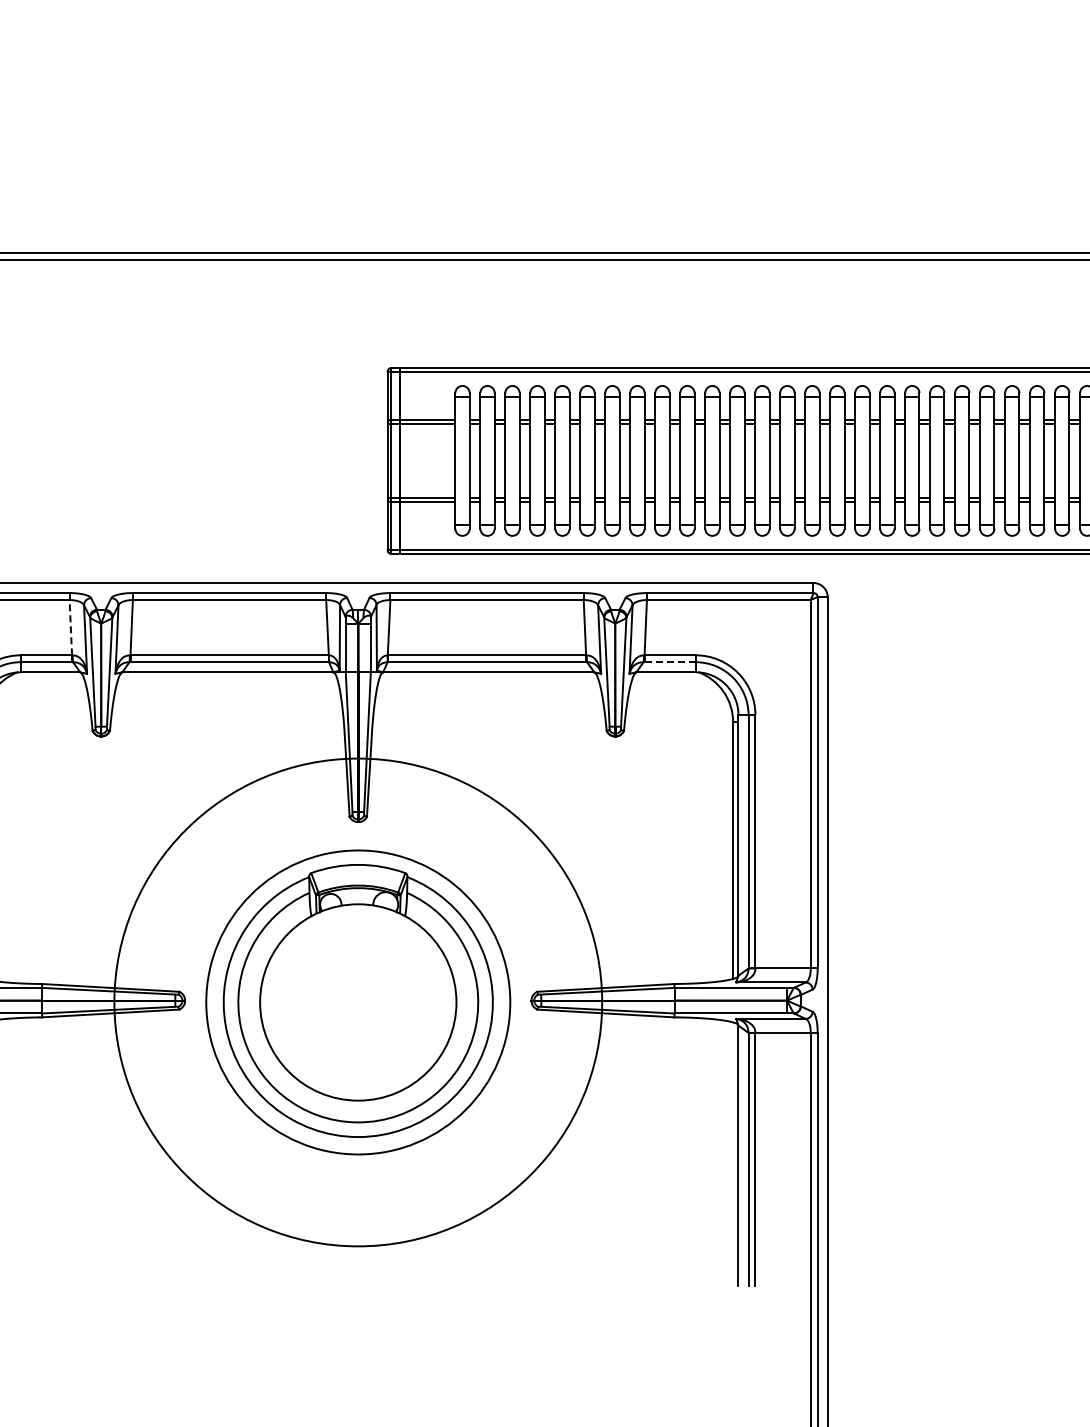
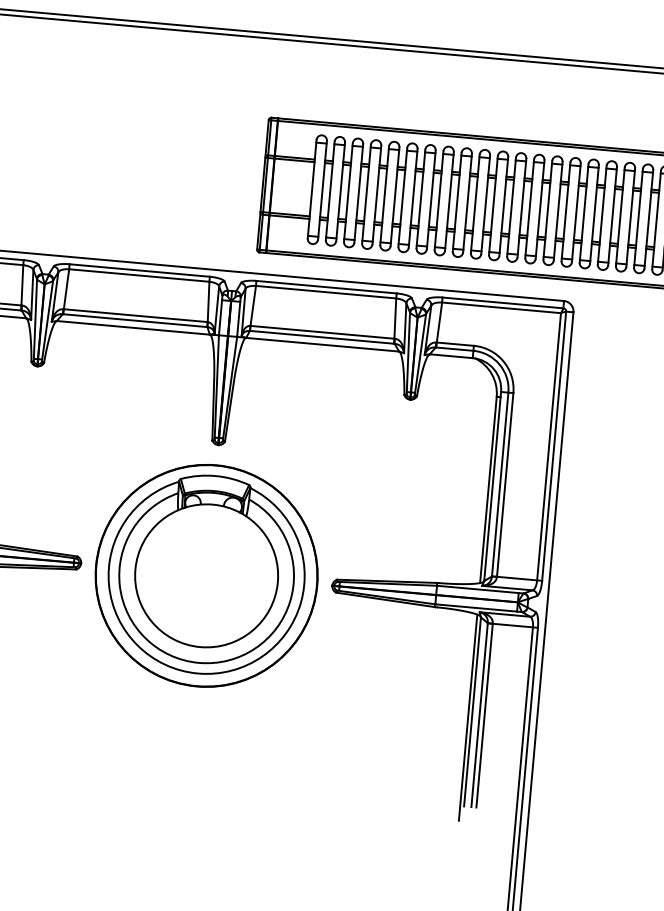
line: (70, 627) -> (22, 285), dashed -> solid
line: (670, 662) -> (455, 349), dashed -> solid
circle: (357, 1002) -> (206, 575), size x0.62
line: (733, 1164) -> (468, 717), added

